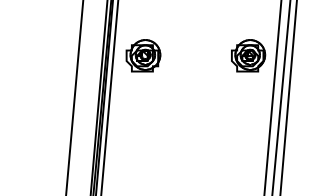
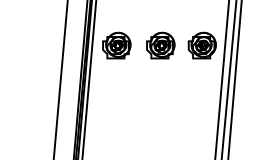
part: (197, 55) -> (160, 45), added

